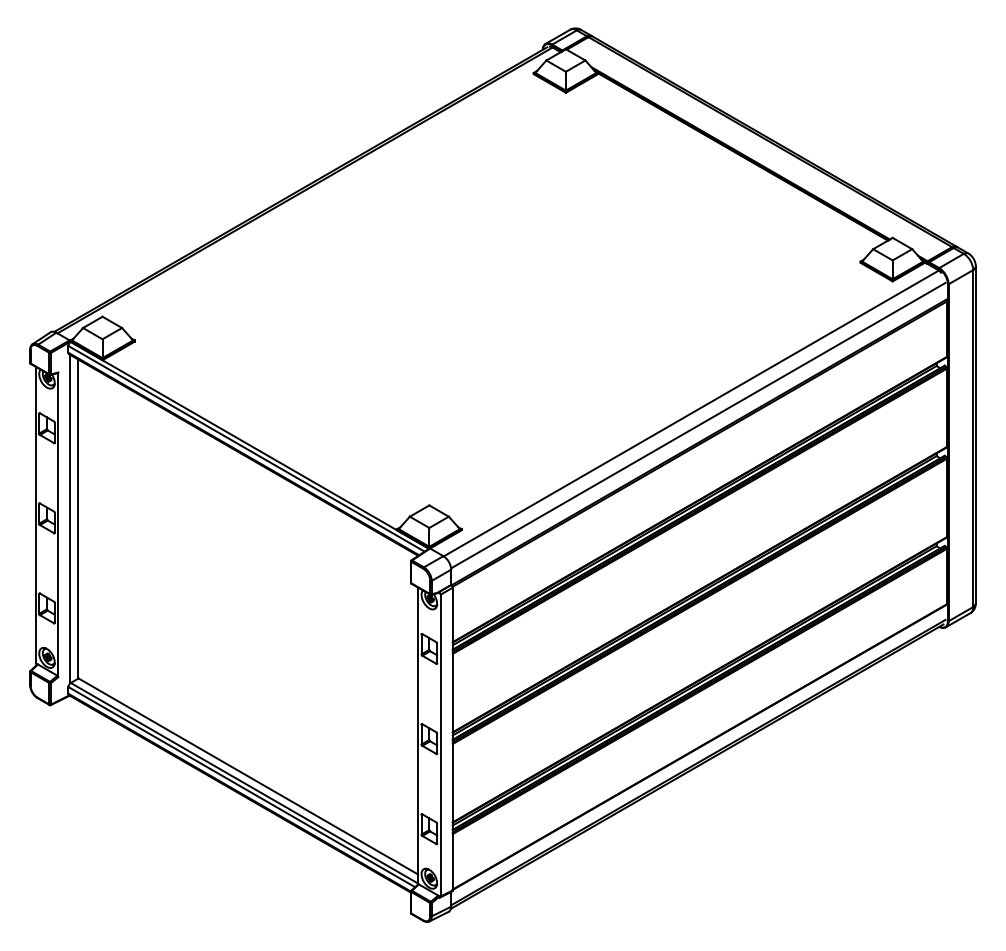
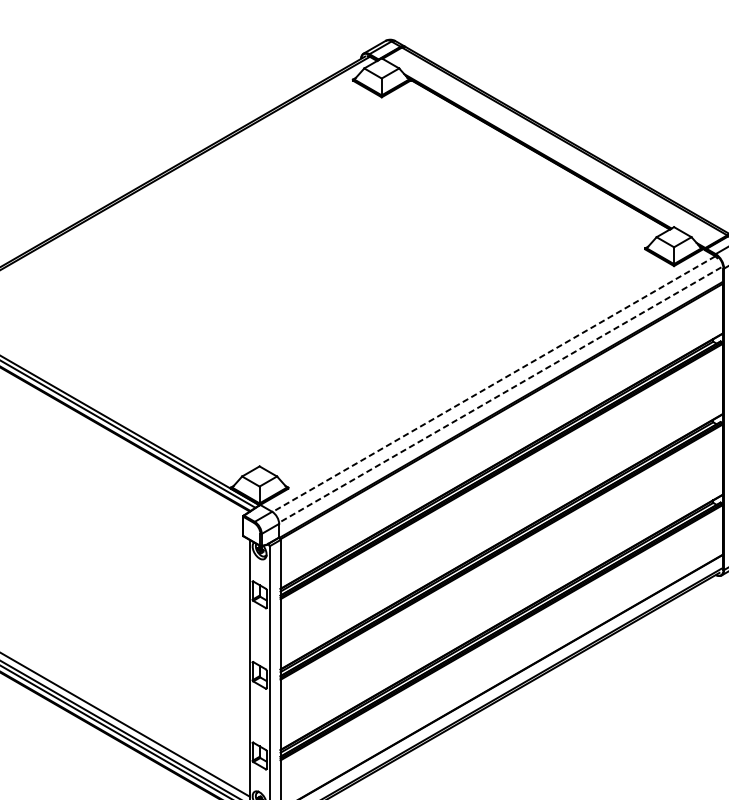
line: (691, 413) -> (494, 384), solid -> dashed
line: (697, 425) -> (499, 394), solid -> dashed

